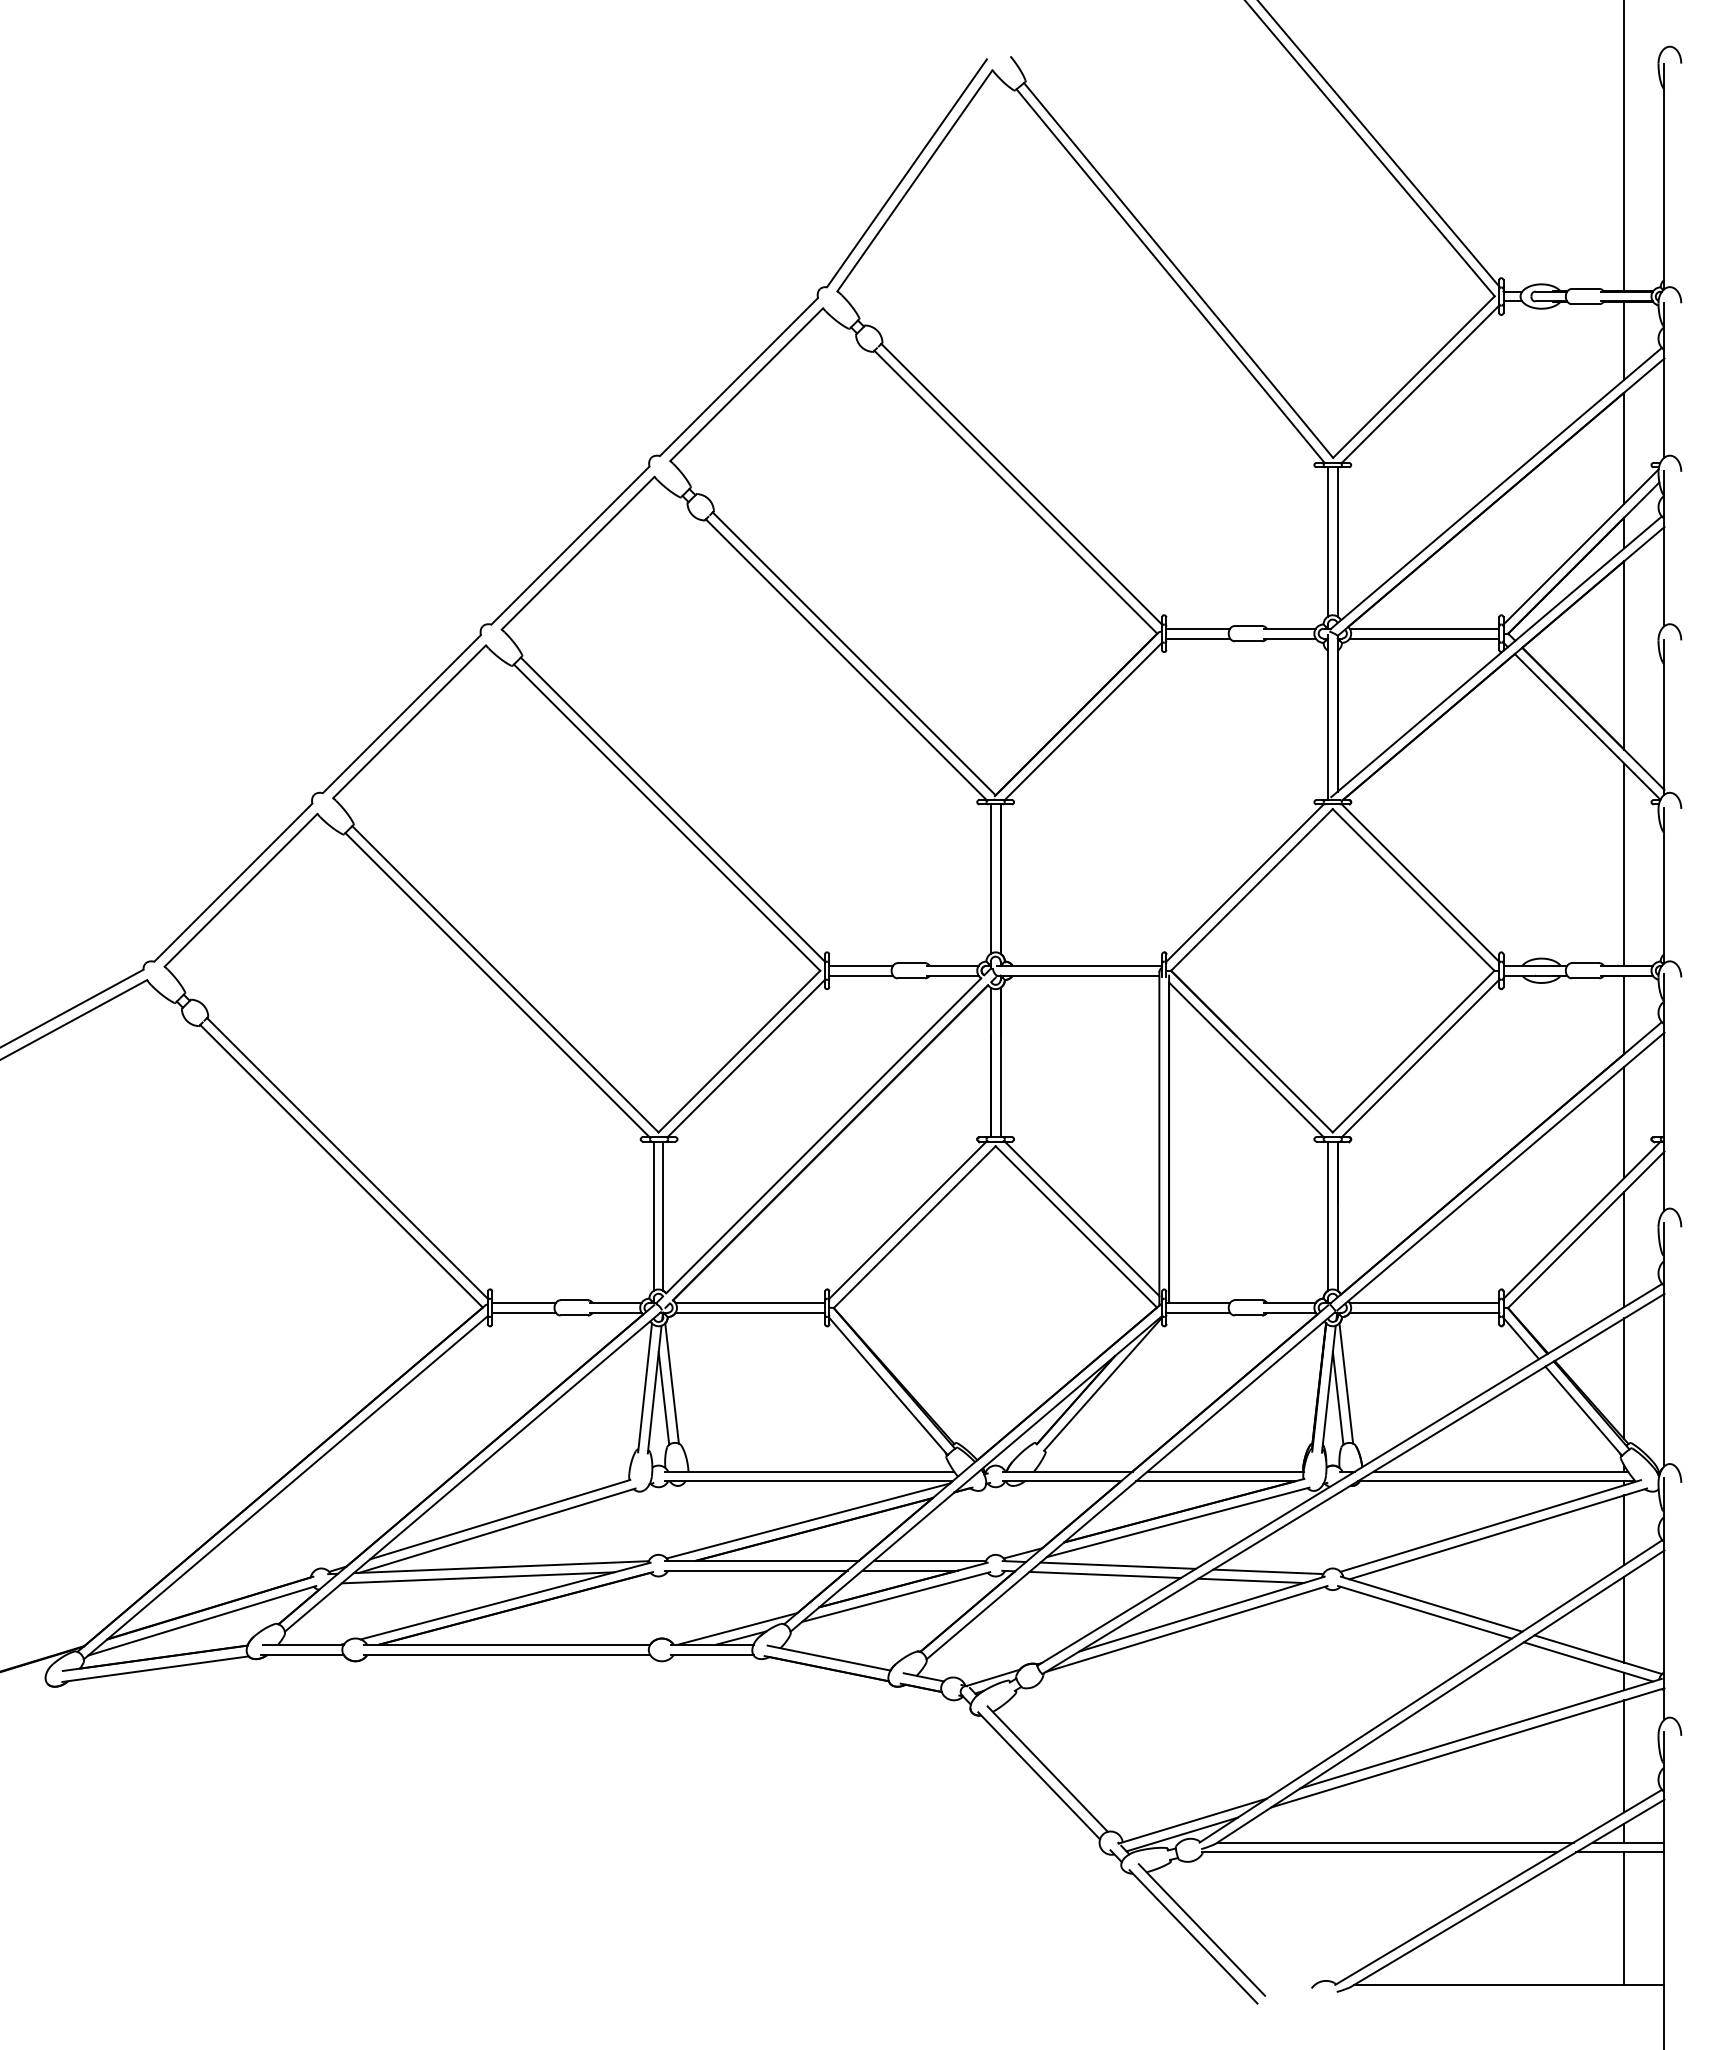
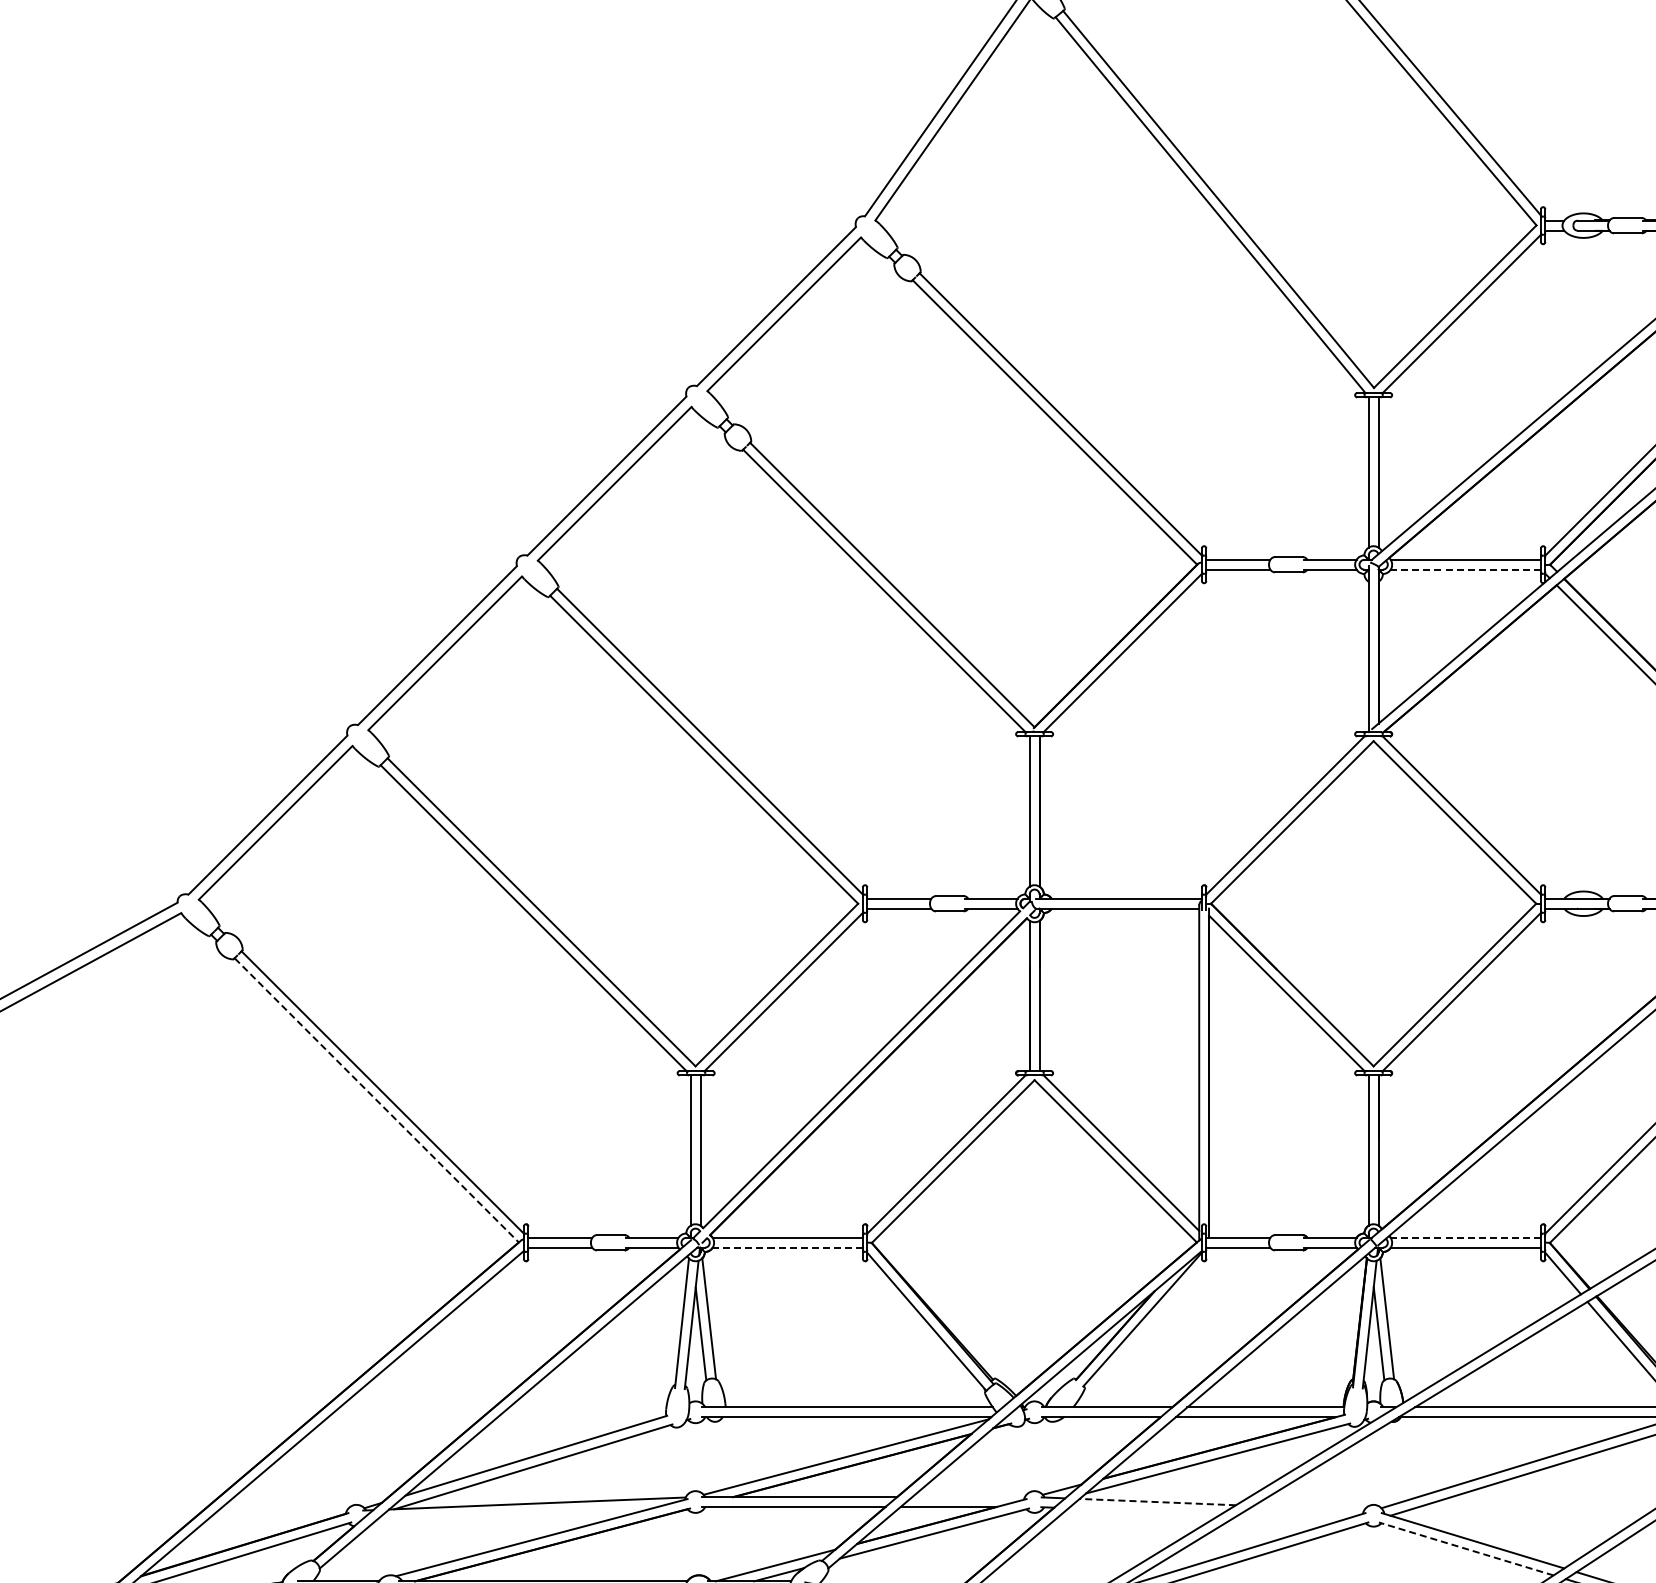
line: (1424, 638) -> (1465, 569), solid -> dashed
line: (341, 1166) -> (376, 1100), solid -> dashed
line: (1424, 1303) -> (1465, 1238), solid -> dashed
line: (750, 1312) -> (788, 1247), solid -> dashed
line: (930, 1560) -> (969, 1496), removed
line: (1118, 1565) -> (1158, 1501), solid -> dashed
line: (1268, 1571) -> (1308, 1507), removed
line: (1104, 1574) -> (1144, 1510), removed
line: (477, 1577) -> (513, 1513), removed
line: (1250, 1580) -> (1290, 1516), removed
line: (1424, 1612) -> (1465, 1549), solid -> dashed

